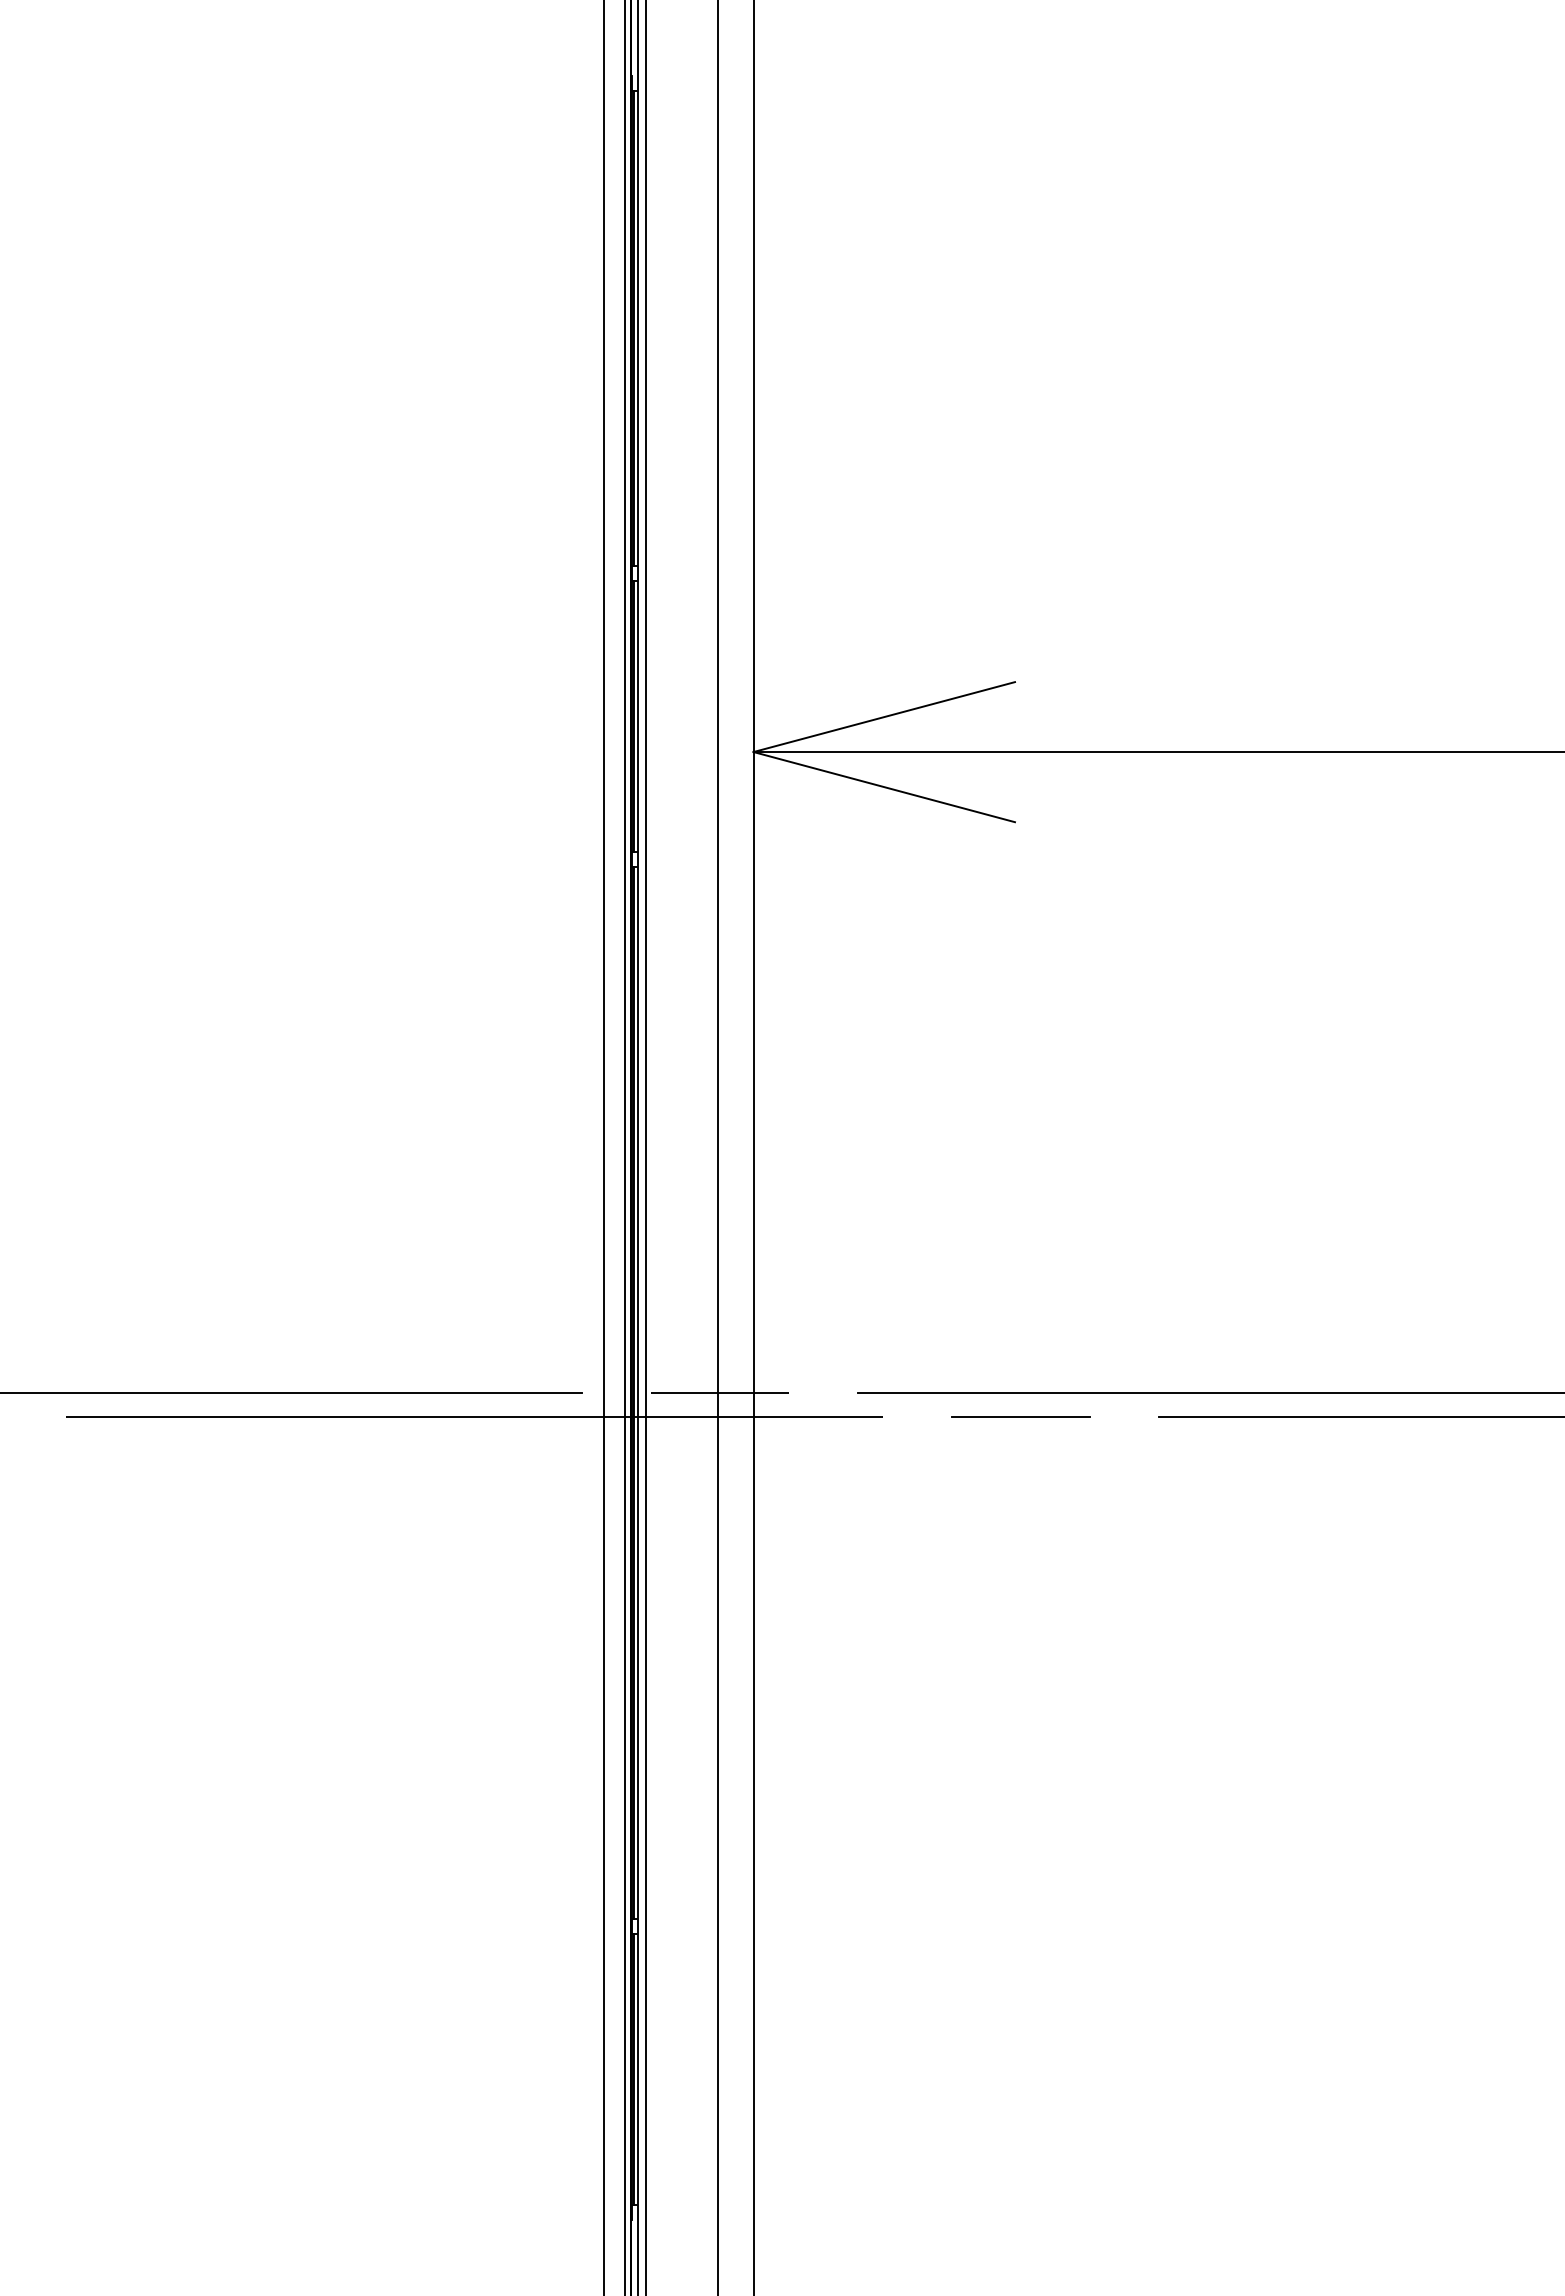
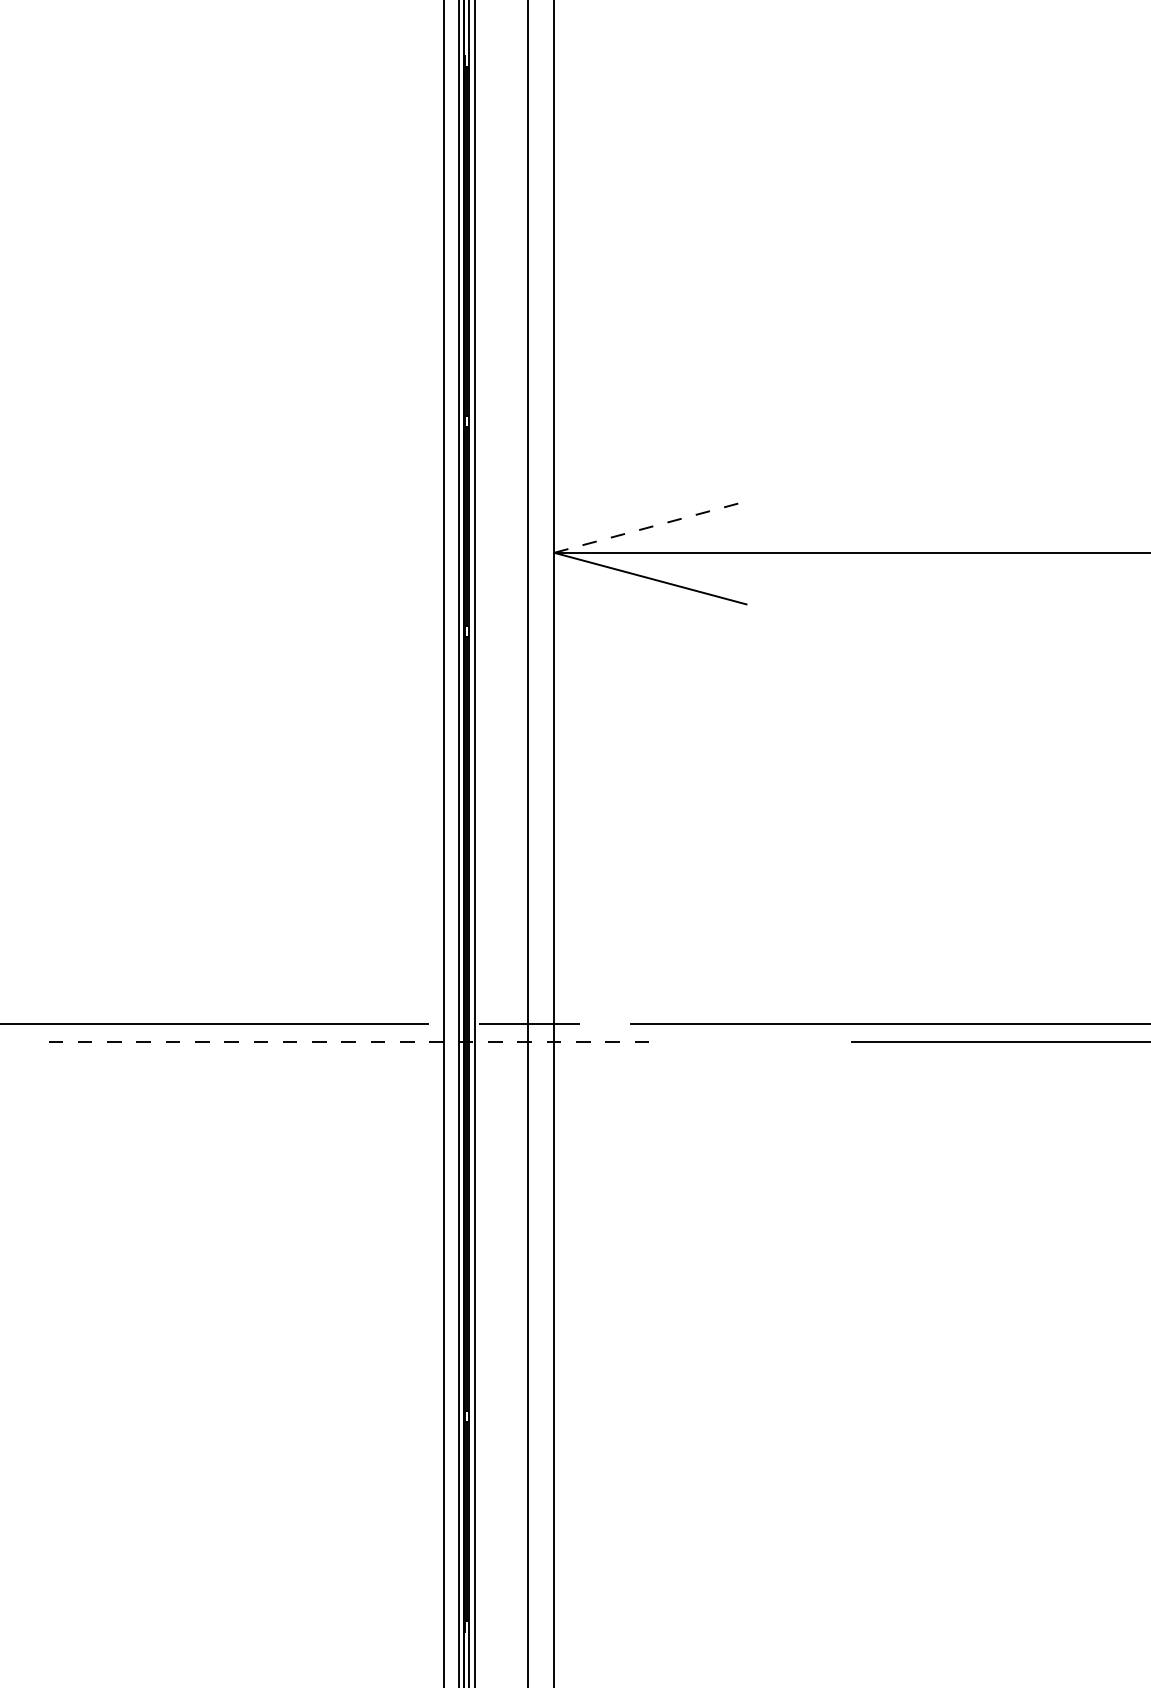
line: (884, 716) -> (650, 526), solid -> dashed
line: (1020, 1416) -> (750, 1041), removed
line: (475, 1417) -> (349, 1042), solid -> dashed

